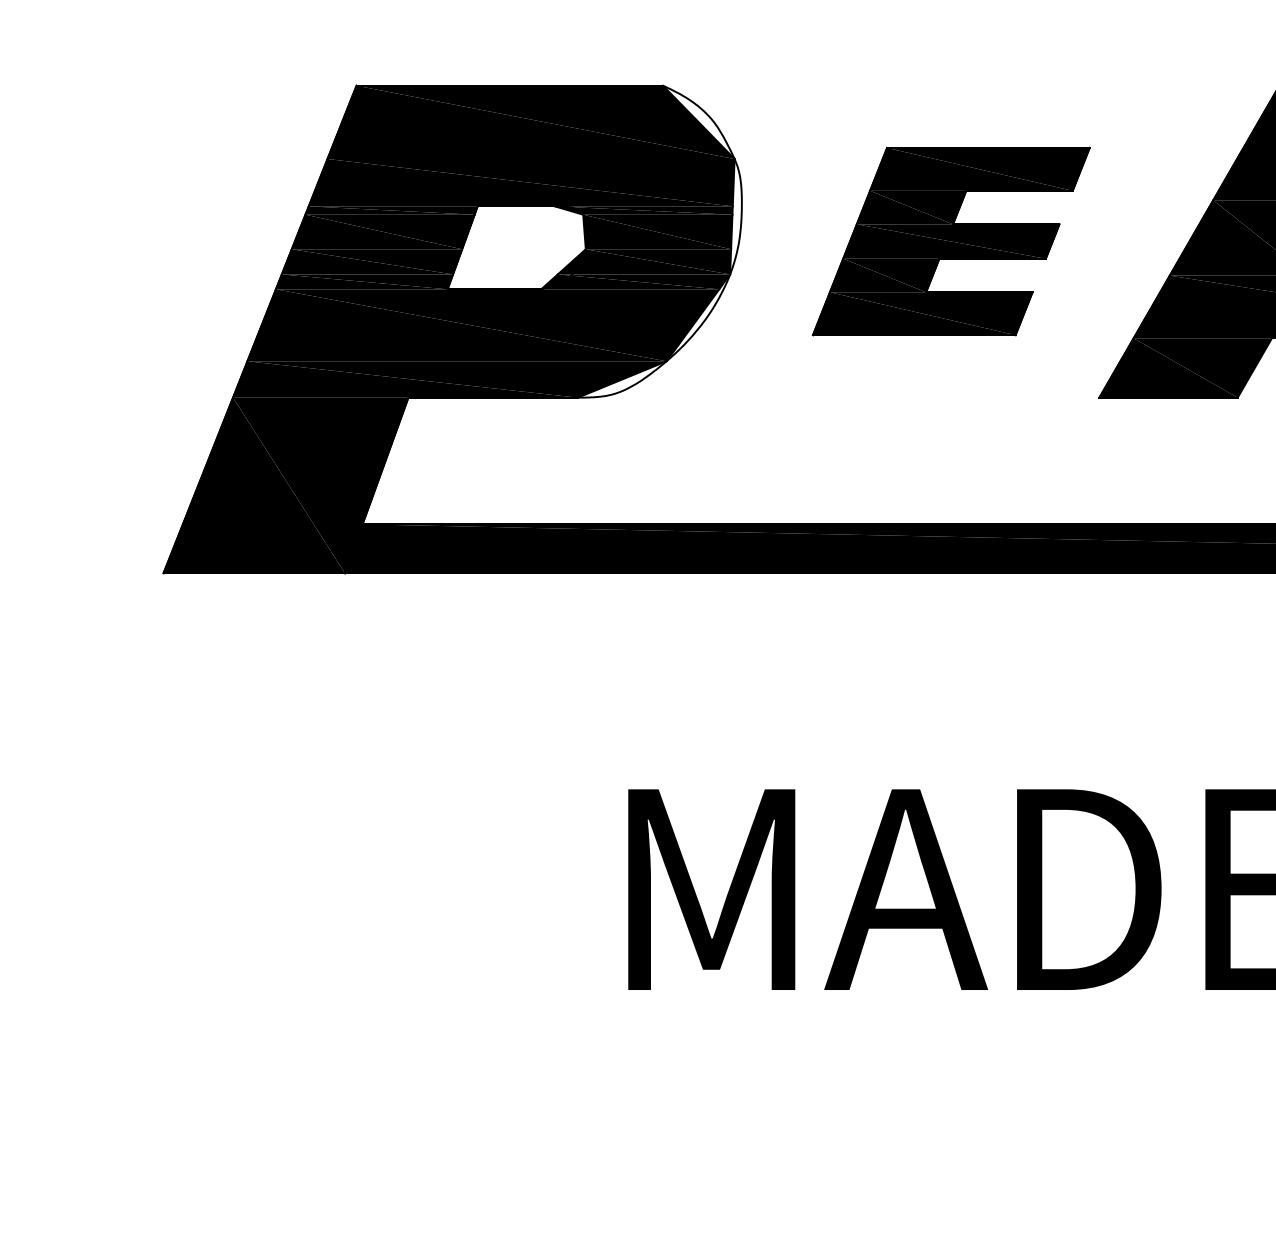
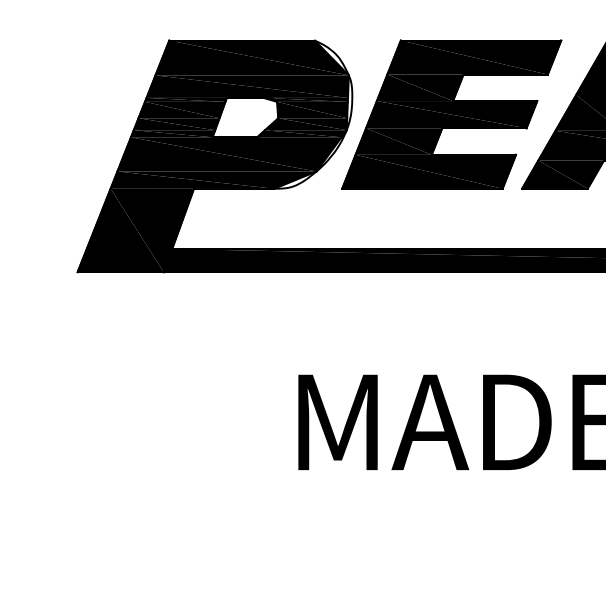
part: (950, 241) -> (451, 114), size x1.67

